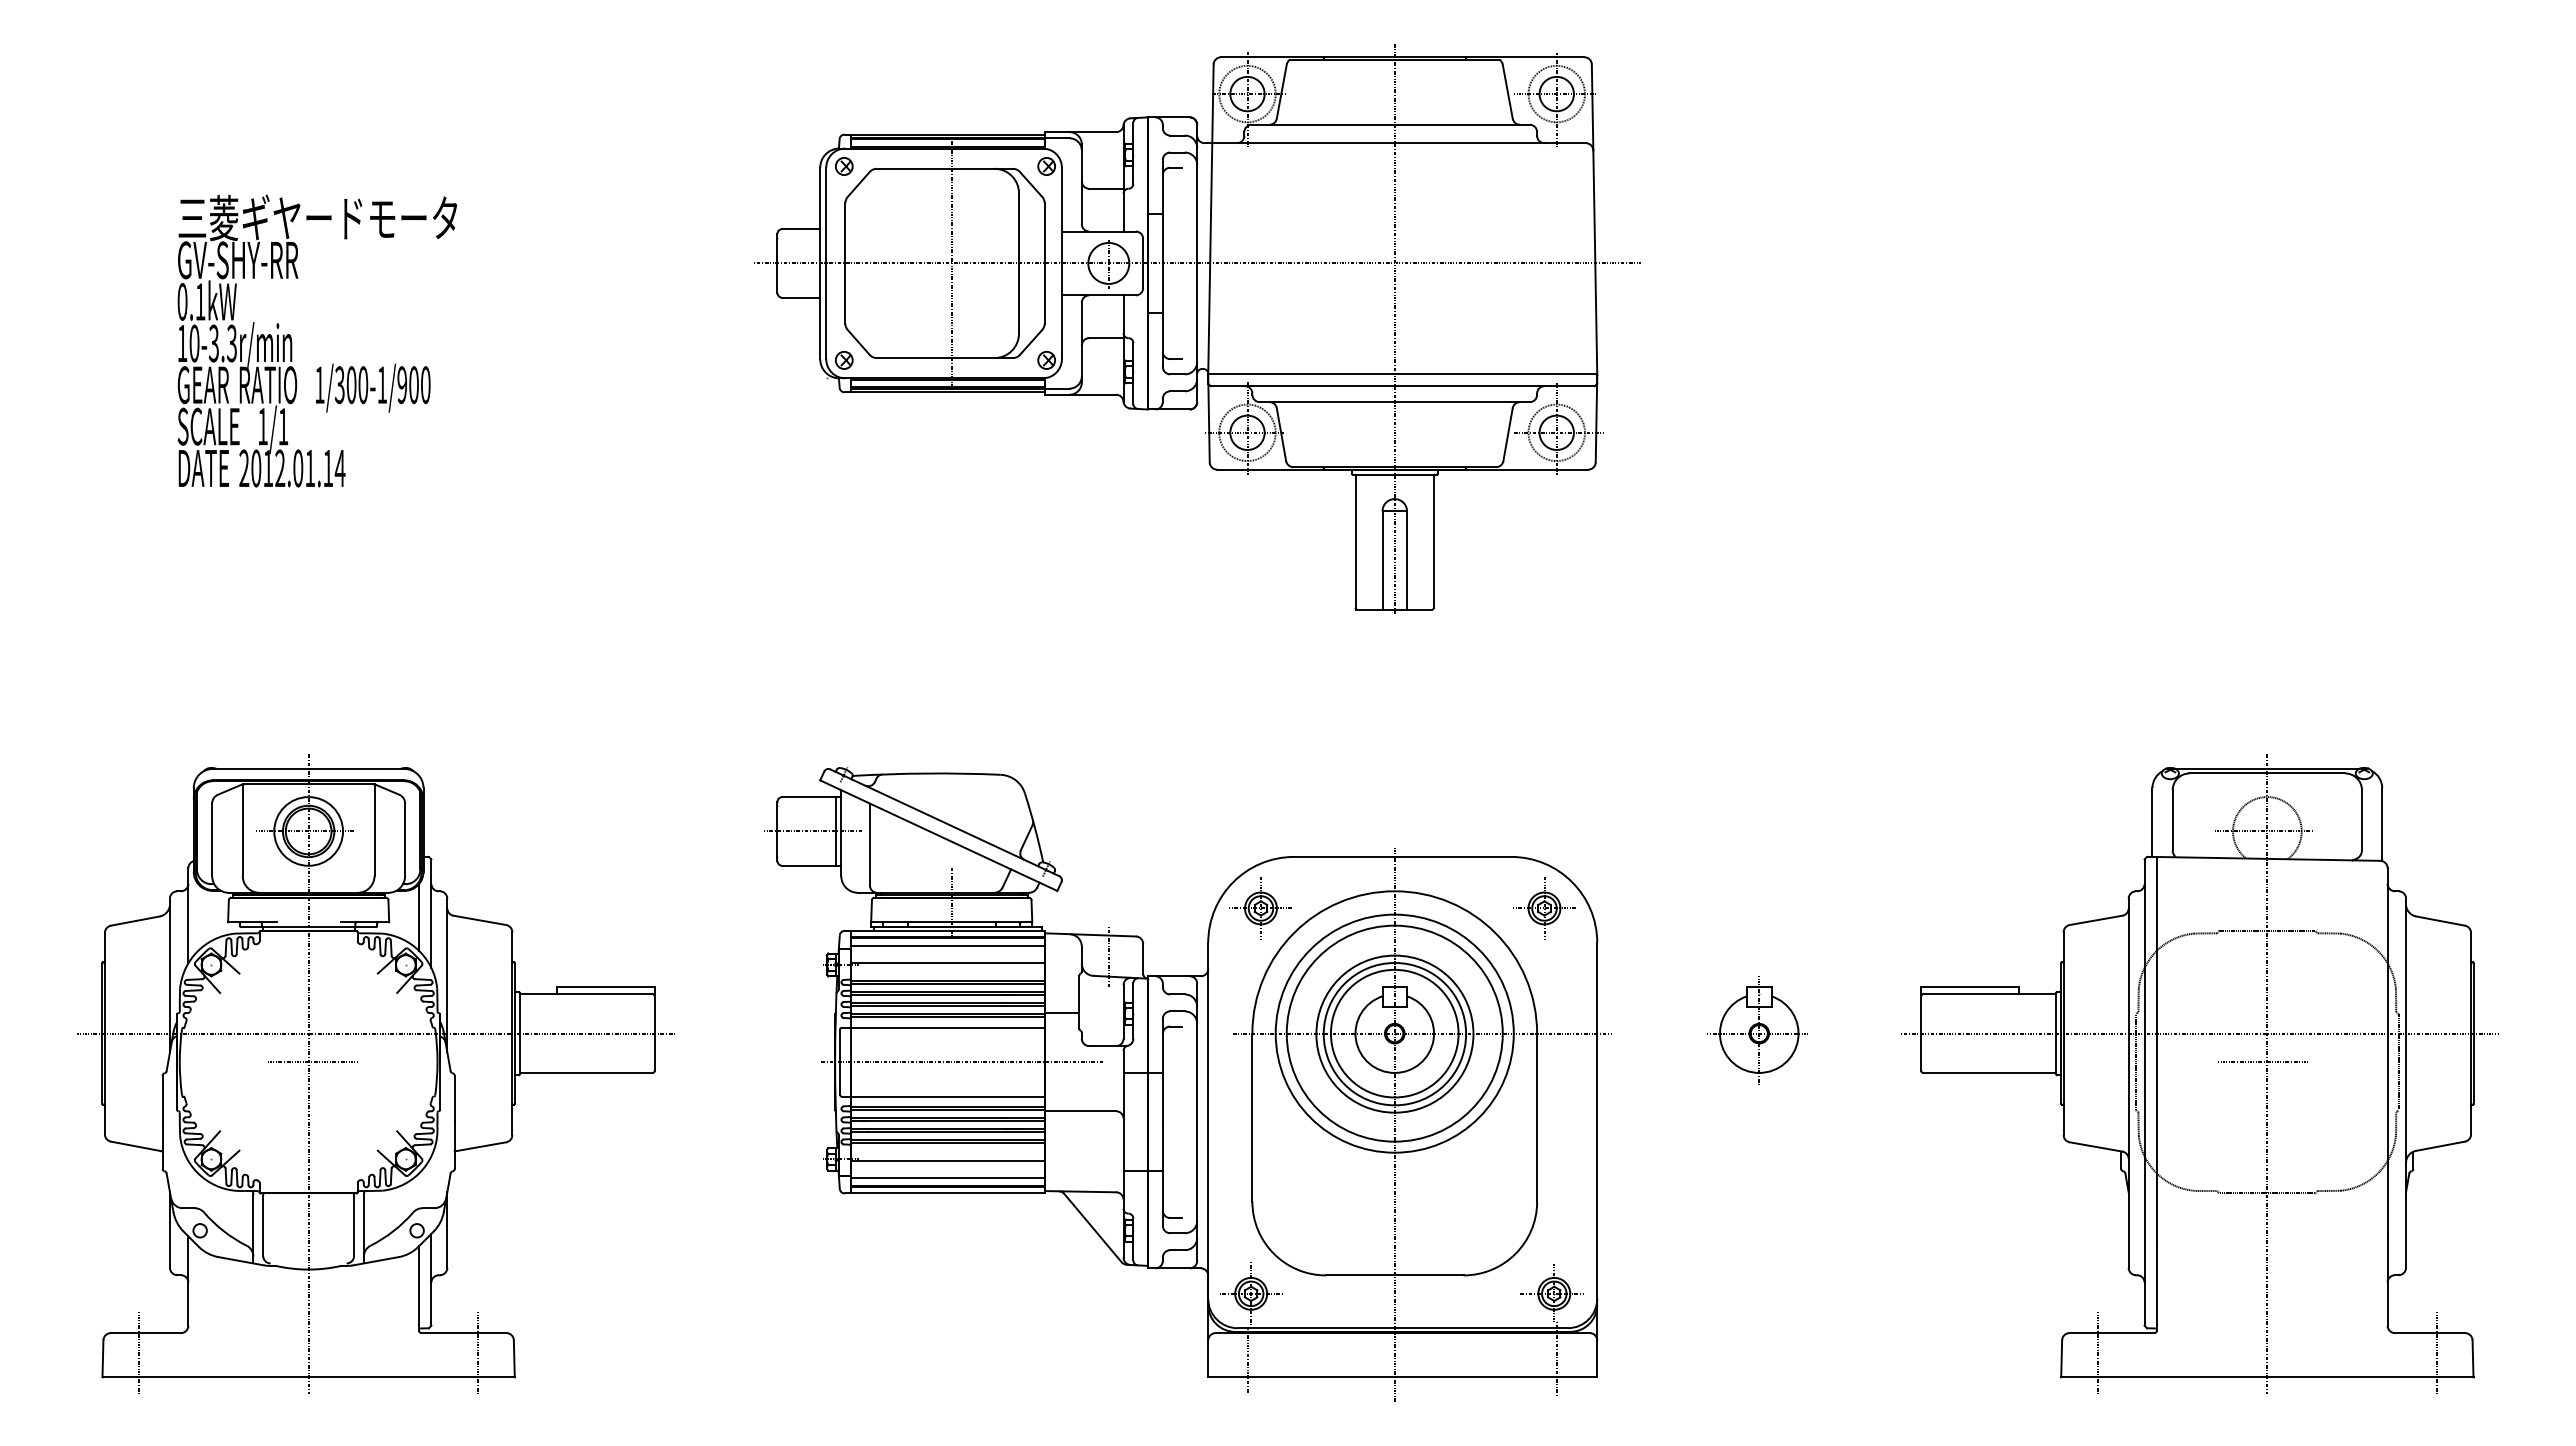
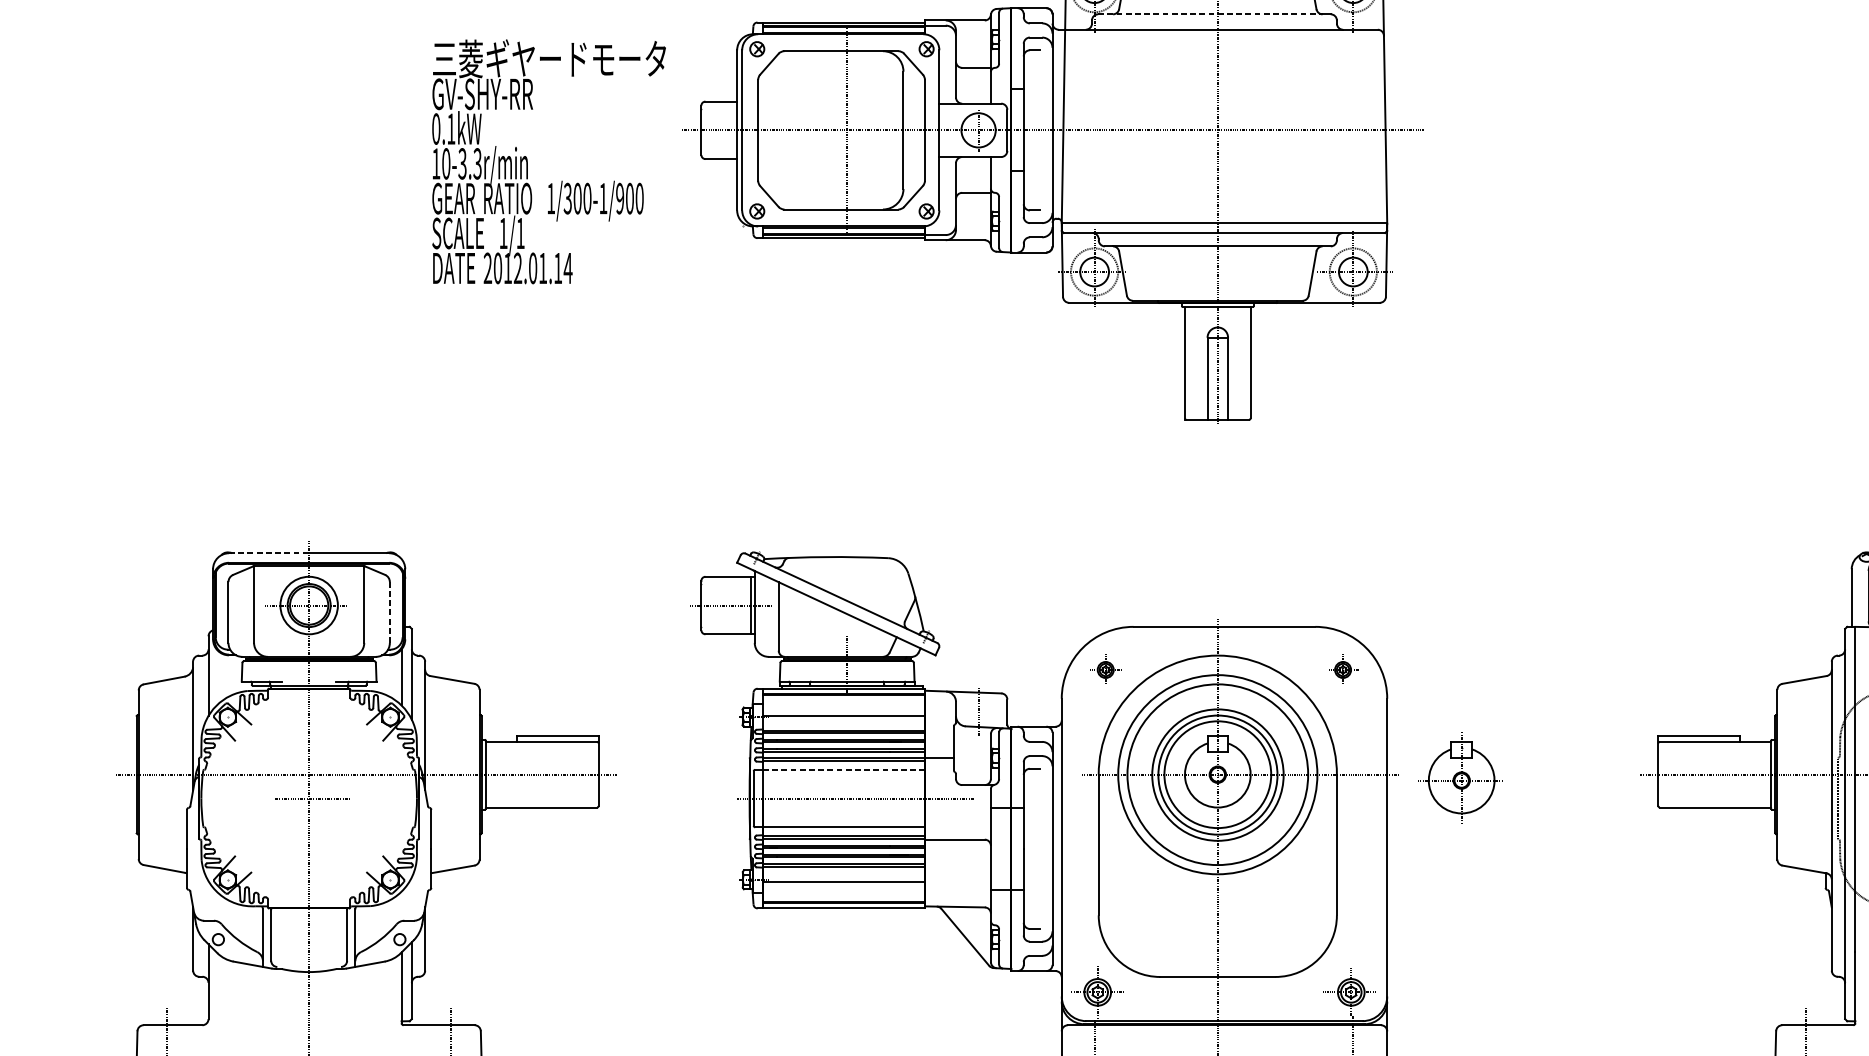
line: (1386, 124) -> (1210, 14), solid -> dashed
text: (317, 340) -> (549, 161), moved
line: (260, 768) -> (268, 552), solid -> dashed
line: (405, 839) -> (390, 612), solid -> dashed
part: (1260, 908) -> (1105, 670), size x0.6
part: (1544, 908) -> (1343, 670), size x0.6
line: (948, 946) -> (844, 701), removed
line: (948, 1027) -> (844, 769), solid -> dashed
part: (1757, 1030) -> (1460, 777), moved
line: (948, 1178) -> (844, 895), removed

